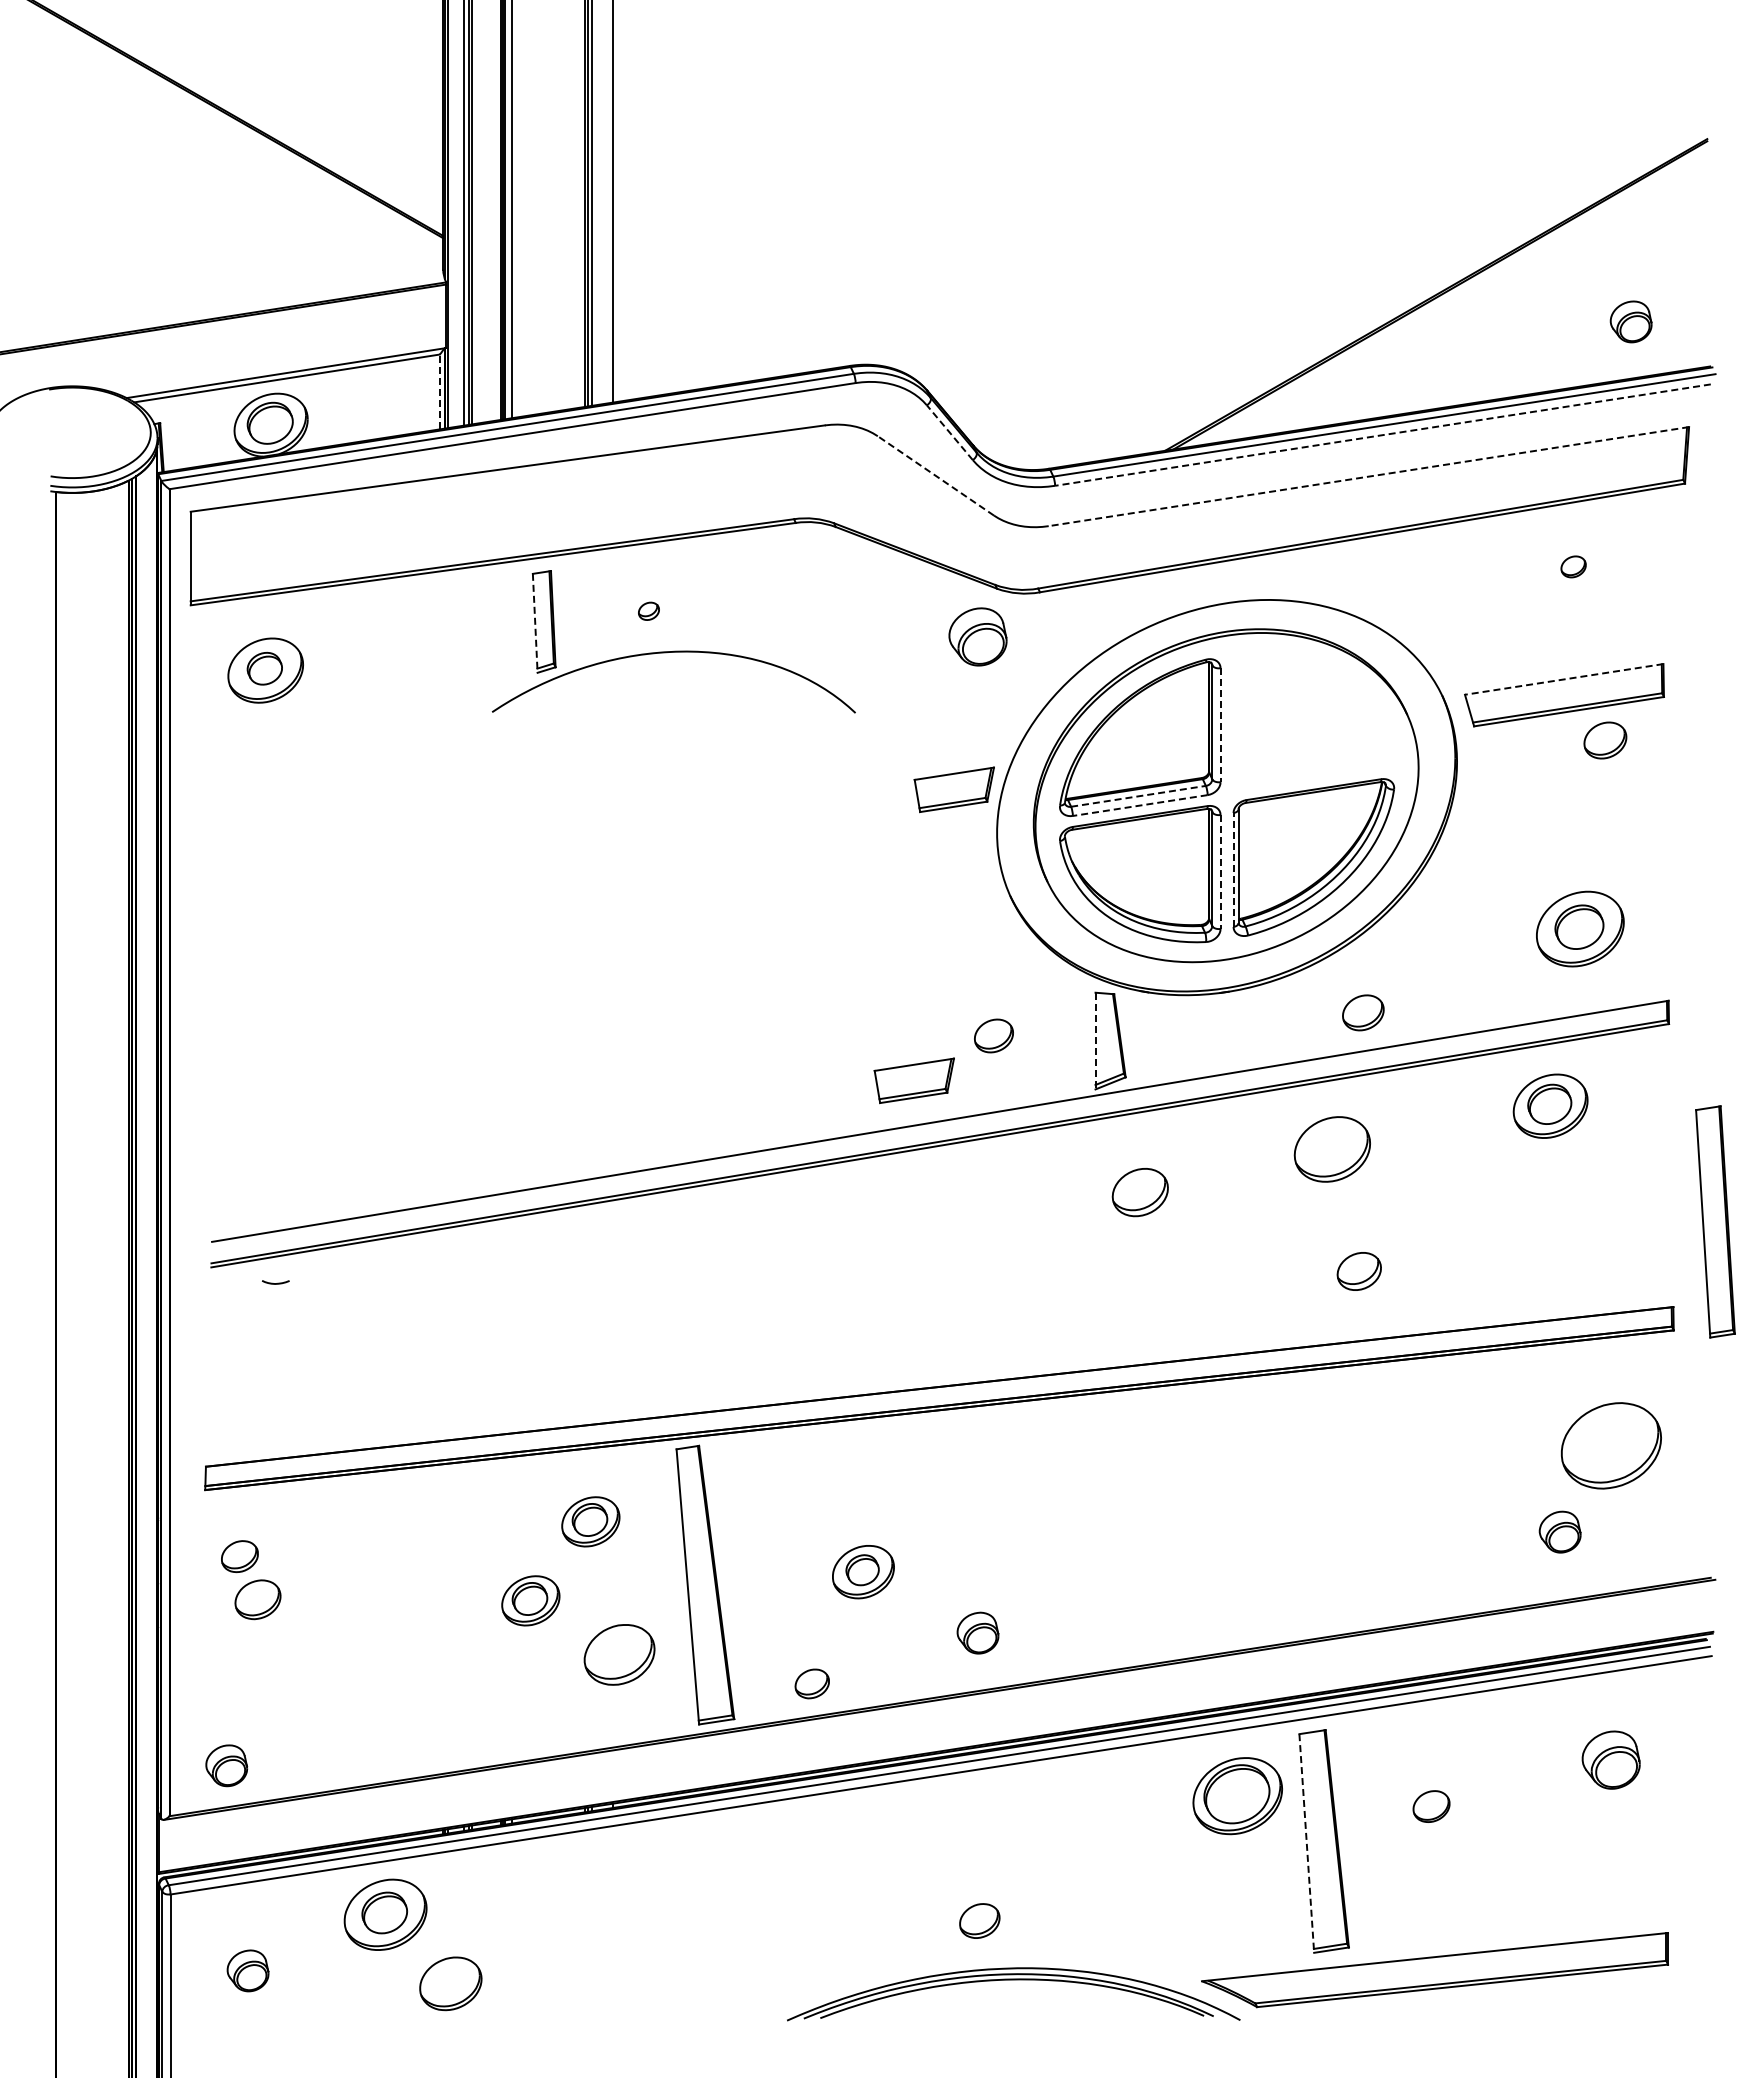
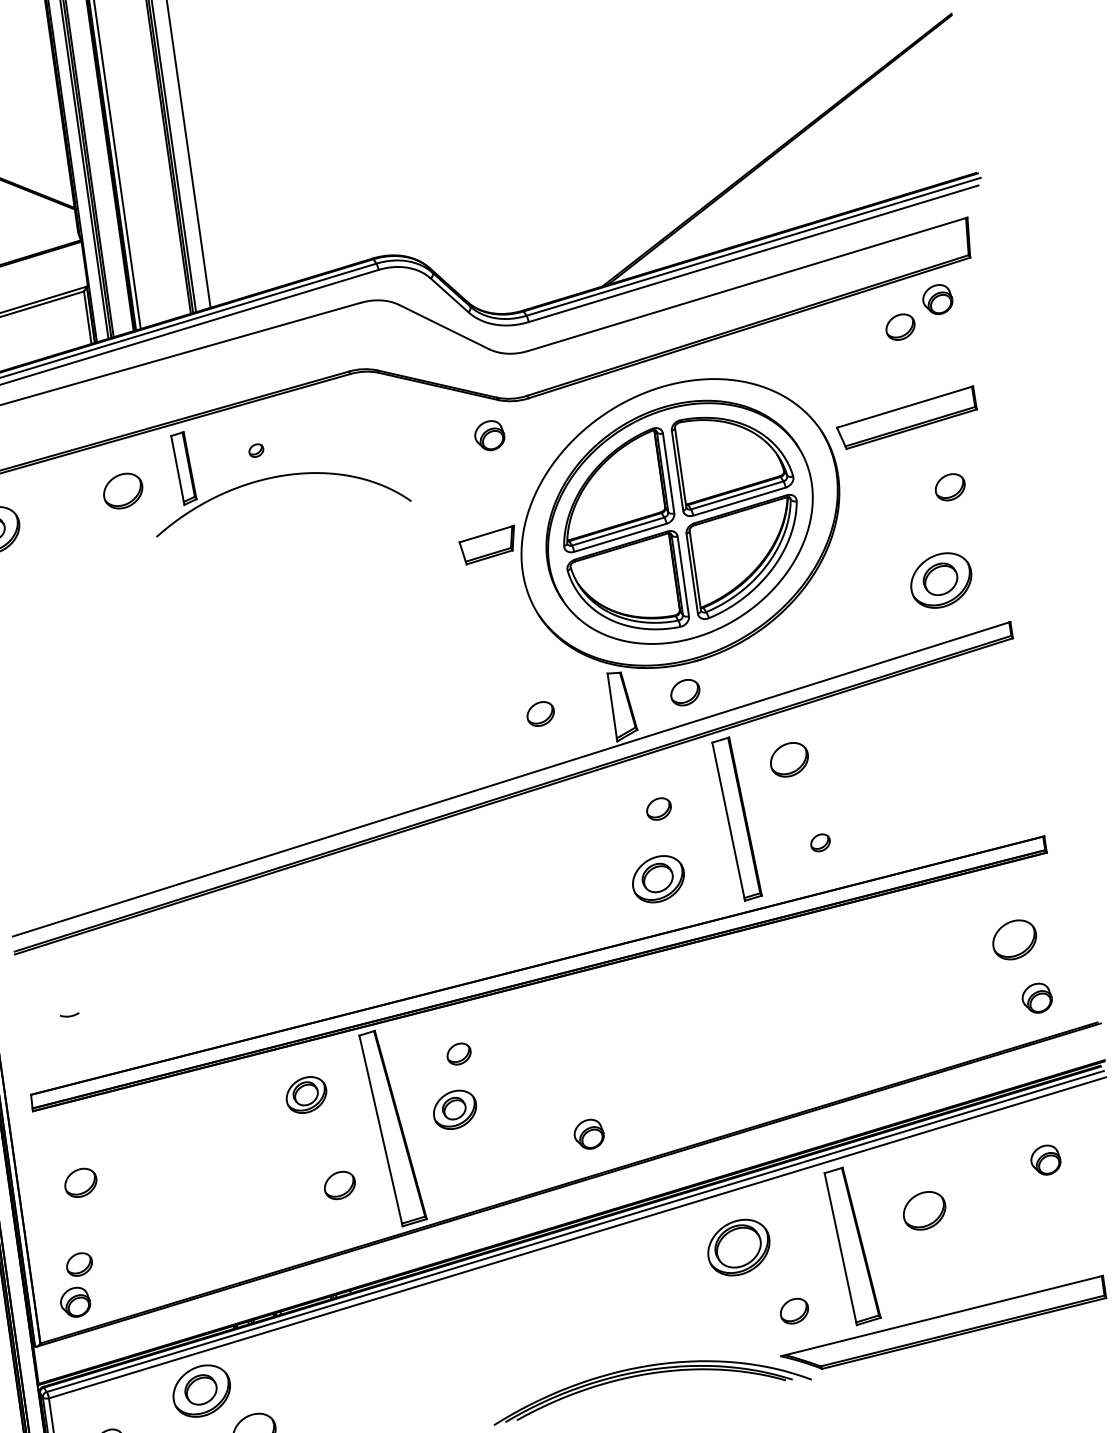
part: (1630, 321) -> (937, 299), moved
line: (439, 391) -> (87, 317), dashed -> solid
line: (949, 432) -> (449, 295), dashed -> solid
line: (1382, 435) -> (753, 254), dashed -> solid
line: (935, 475) -> (443, 326), dashed -> solid
line: (1368, 476) -> (747, 284), dashed -> solid
part: (1573, 566) -> (900, 326), size x1.67
line: (535, 623) -> (178, 470), dashed -> solid
part: (977, 636) -> (489, 435), size x0.71
part: (454, 641) -> (123, 491), added
line: (1563, 679) -> (904, 407), dashed -> solid
part: (1313, 721) -> (733, 461), added
line: (1220, 725) -> (668, 473), dashed -> solid
part: (1605, 740) -> (950, 487), moved
line: (1139, 796) -> (618, 531), dashed -> solid
line: (1139, 805) -> (619, 537), dashed -> solid
line: (1233, 869) -> (692, 573), dashed -> solid
line: (1220, 871) -> (683, 576), dashed -> solid
part: (1363, 1012) -> (685, 692), moved
line: (1095, 1041) -> (612, 707), dashed -> solid
part: (913, 1080) -> (488, 753), removed
part: (1550, 1105) -> (658, 878), moved
part: (1332, 1149) -> (789, 759), size x0.71
part: (1140, 1191) -> (659, 808), size x0.62
part: (1715, 1221) -> (737, 818), moved
part: (1359, 1271) -> (820, 842), size x0.62
curve: (275, 1283) -> (69, 1016), moved
part: (1611, 1445) -> (1014, 939), size x0.62
part: (1559, 1531) -> (1036, 998), moved
part: (239, 1556) -> (79, 1264), moved
part: (863, 1572) -> (455, 1110), moved
part: (530, 1600) -> (272, 1156), removed
part: (619, 1654) -> (339, 1185), size x0.62
part: (811, 1683) -> (458, 1053), moved
part: (1610, 1759) -> (1045, 1159), size x0.71
part: (1237, 1796) -> (738, 1247), moved
part: (1431, 1806) -> (924, 1210), size x1.67
line: (1306, 1843) -> (840, 1249), dashed -> solid
part: (979, 1920) -> (794, 1310), moved

